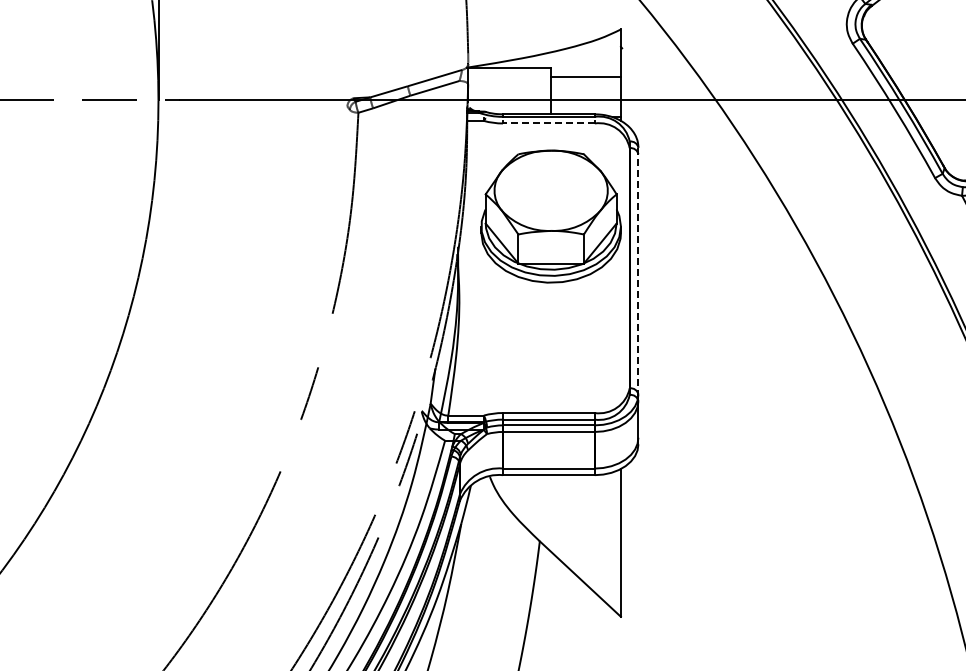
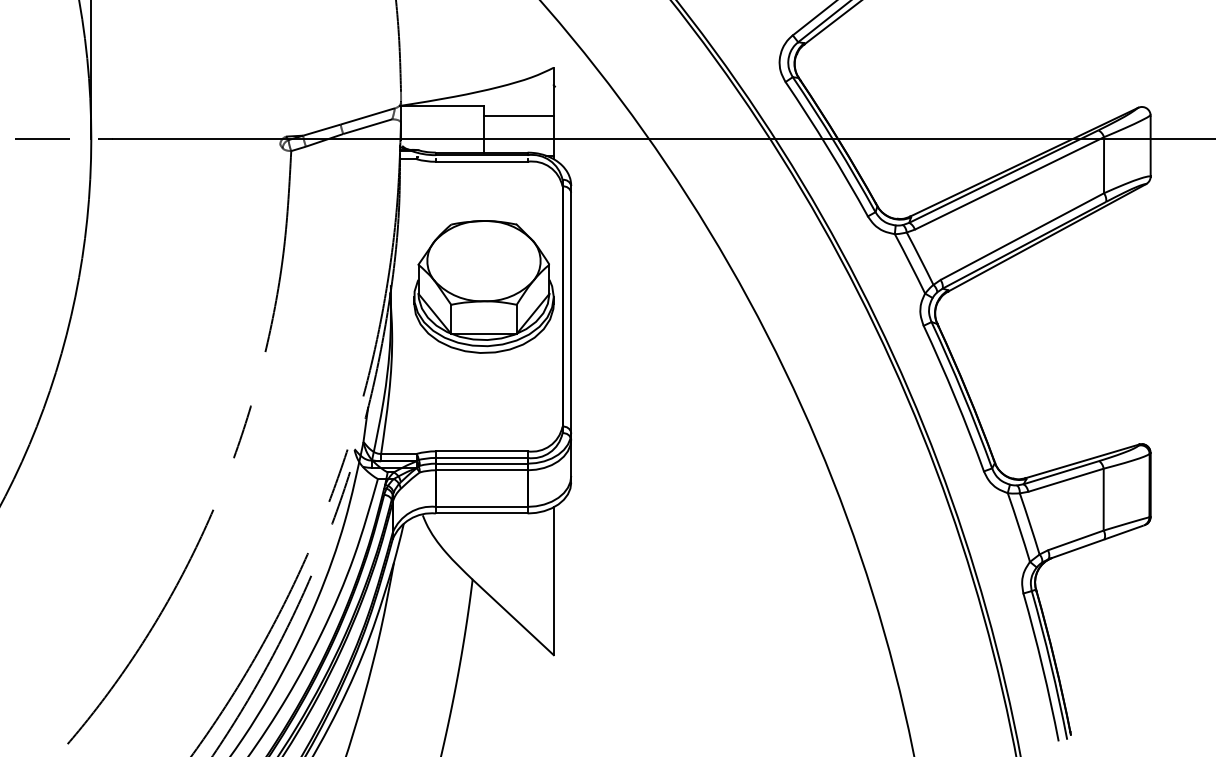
line: (548, 123) -> (481, 161), dashed -> solid
part: (550, 216) -> (483, 286), moved
line: (638, 271) -> (571, 309), dashed -> solid

